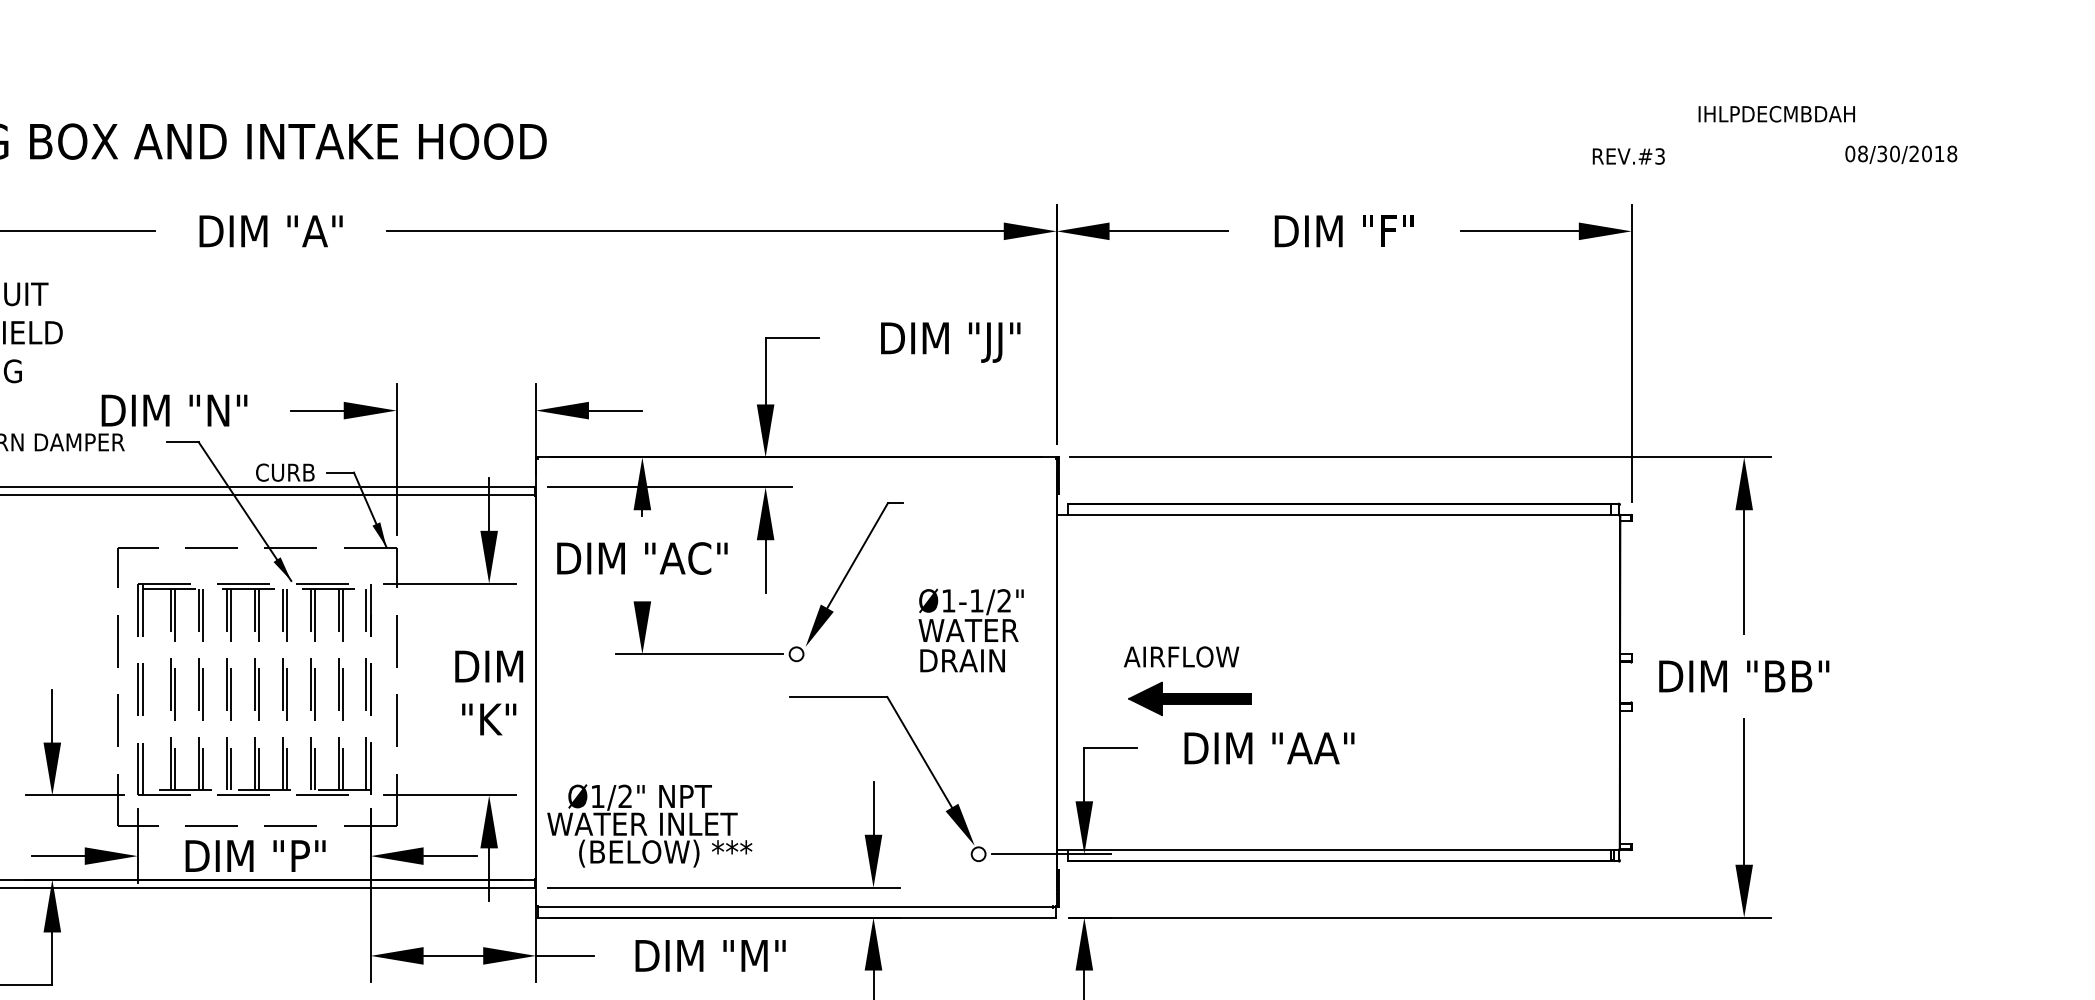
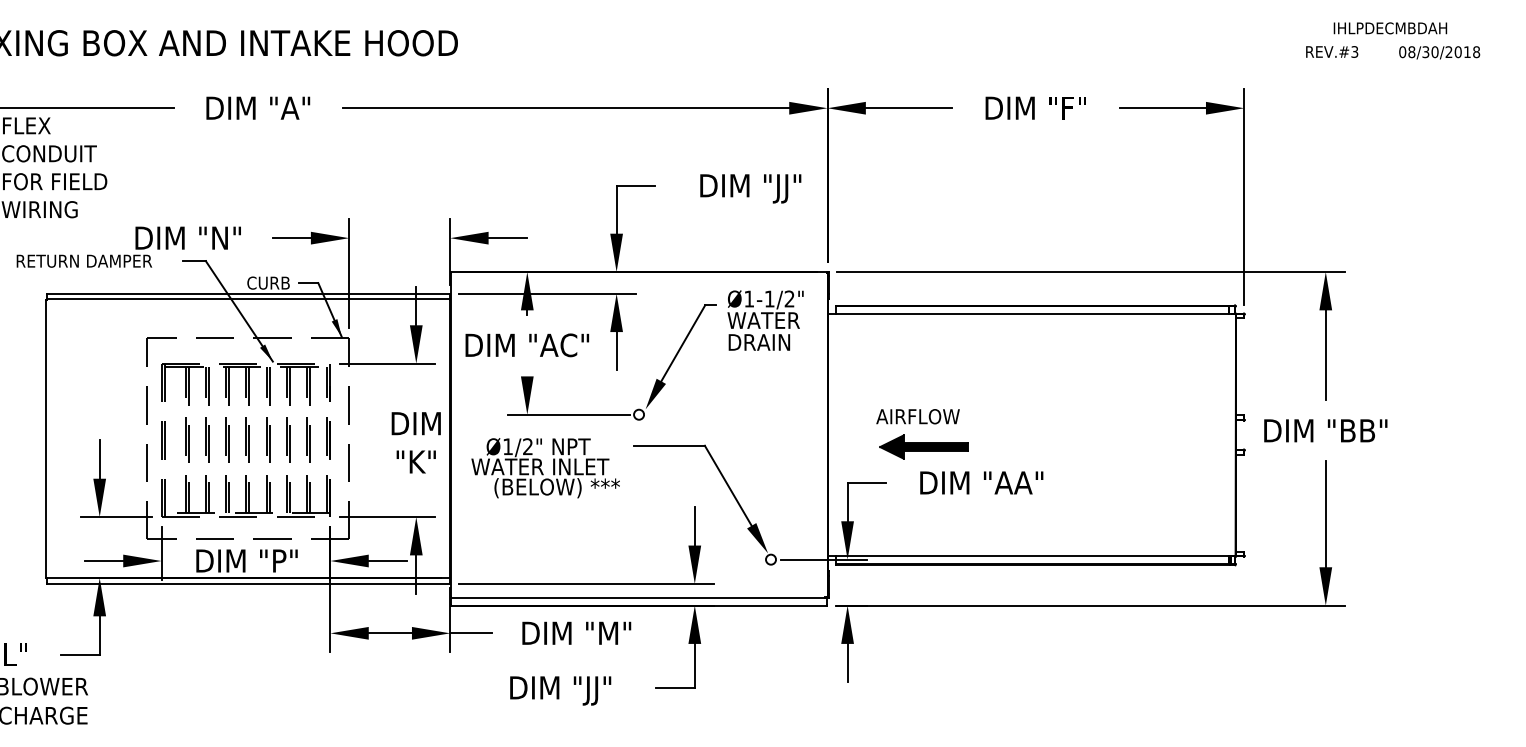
text: (1776, 114) -> (1390, 28), moved
text: (1629, 155) -> (1332, 51), moved
text: (971, 630) -> (765, 320), moved
text: (649, 826) -> (545, 468), moved

